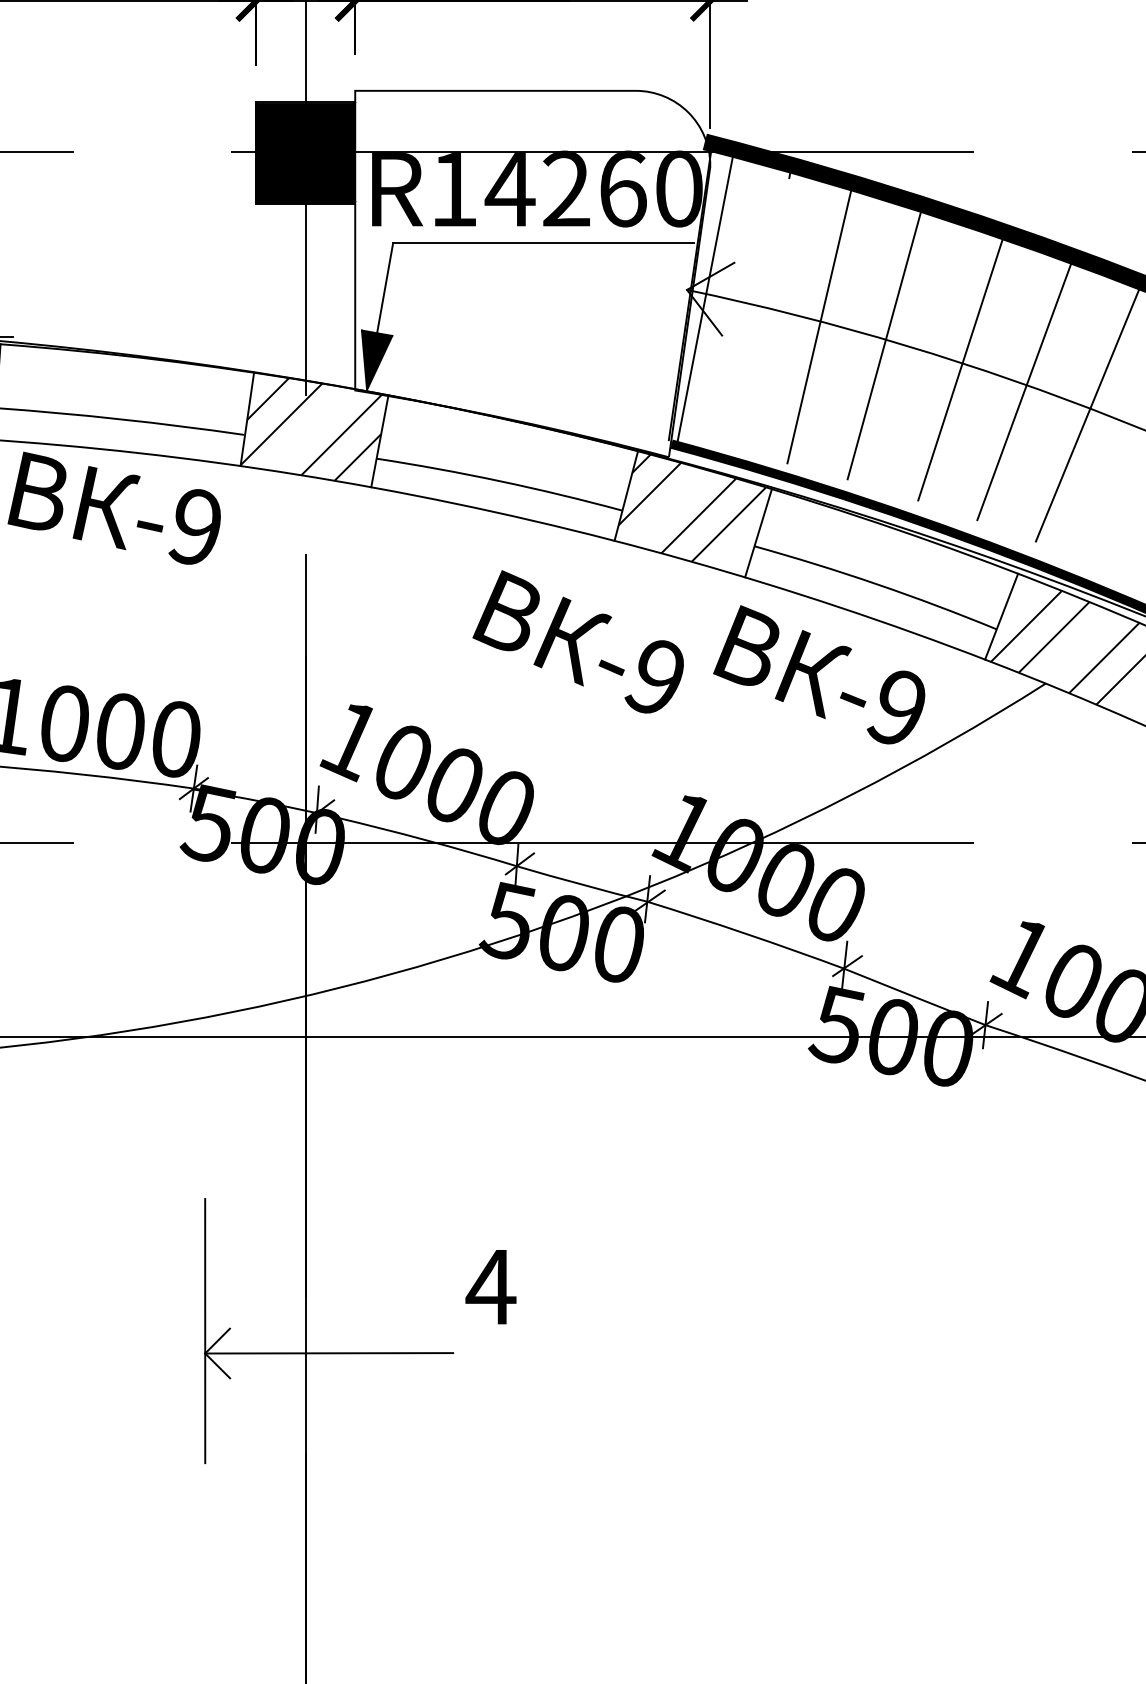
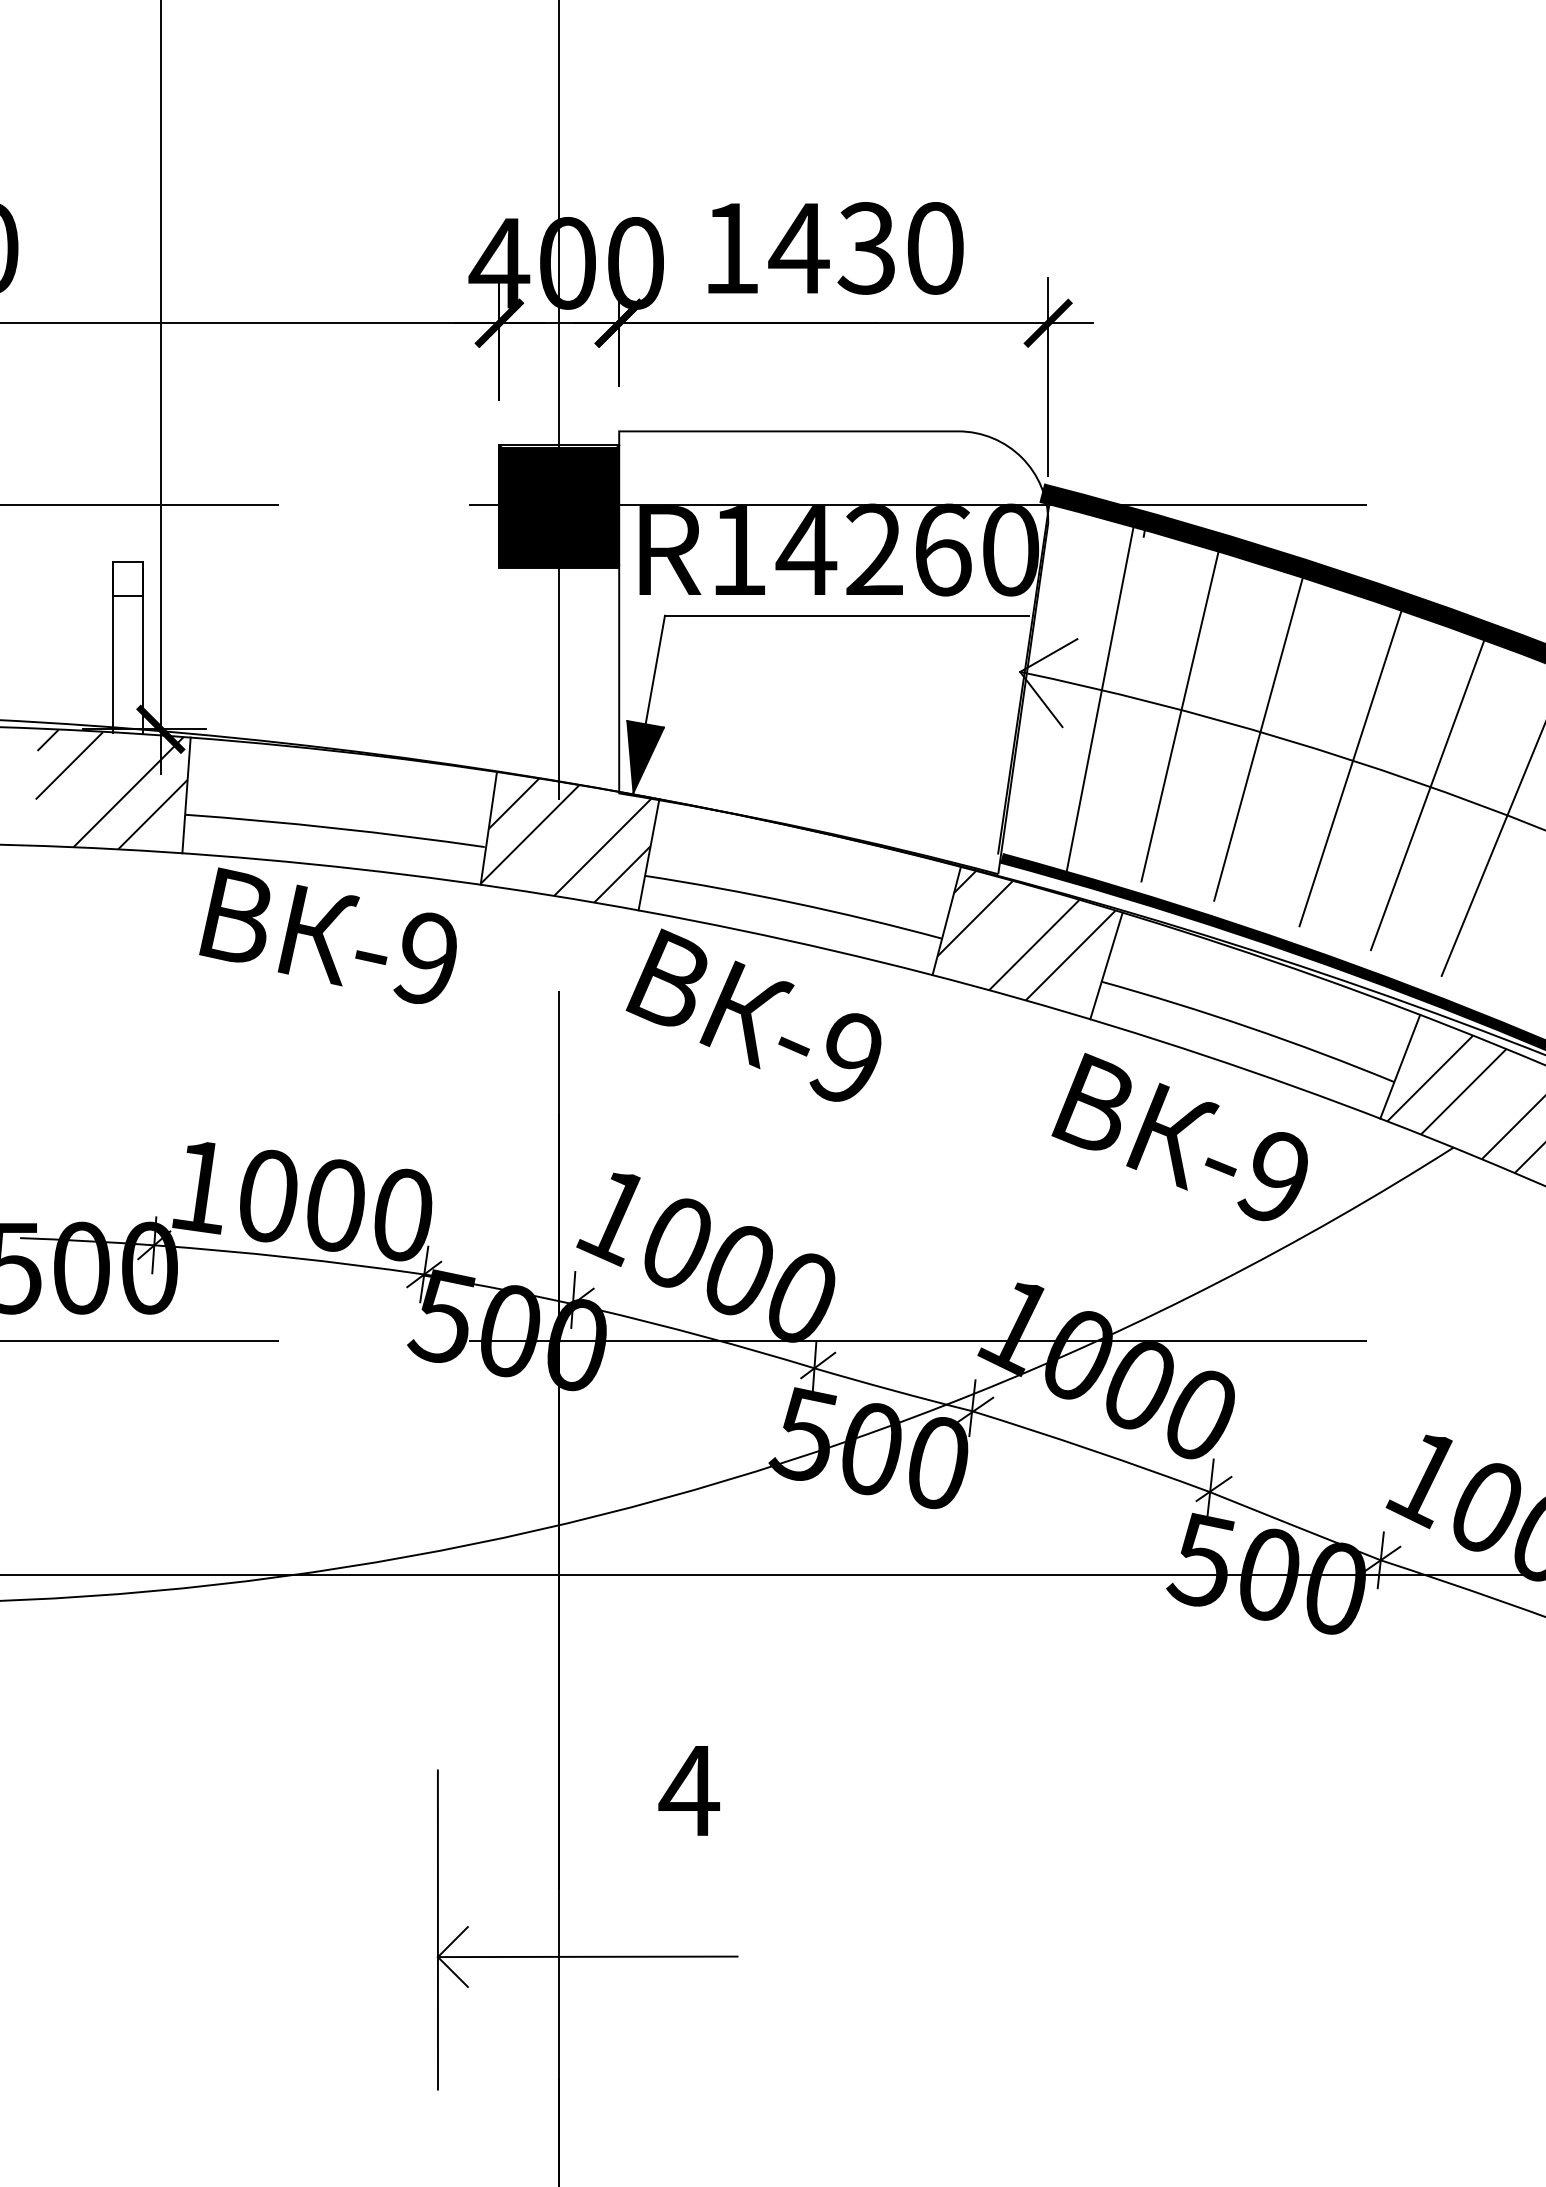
line: (705, 297) -> (1101, 692), moved
text: (578, 641) -> (753, 1014), moved
text: (490, 1286) -> (688, 1790), moved

